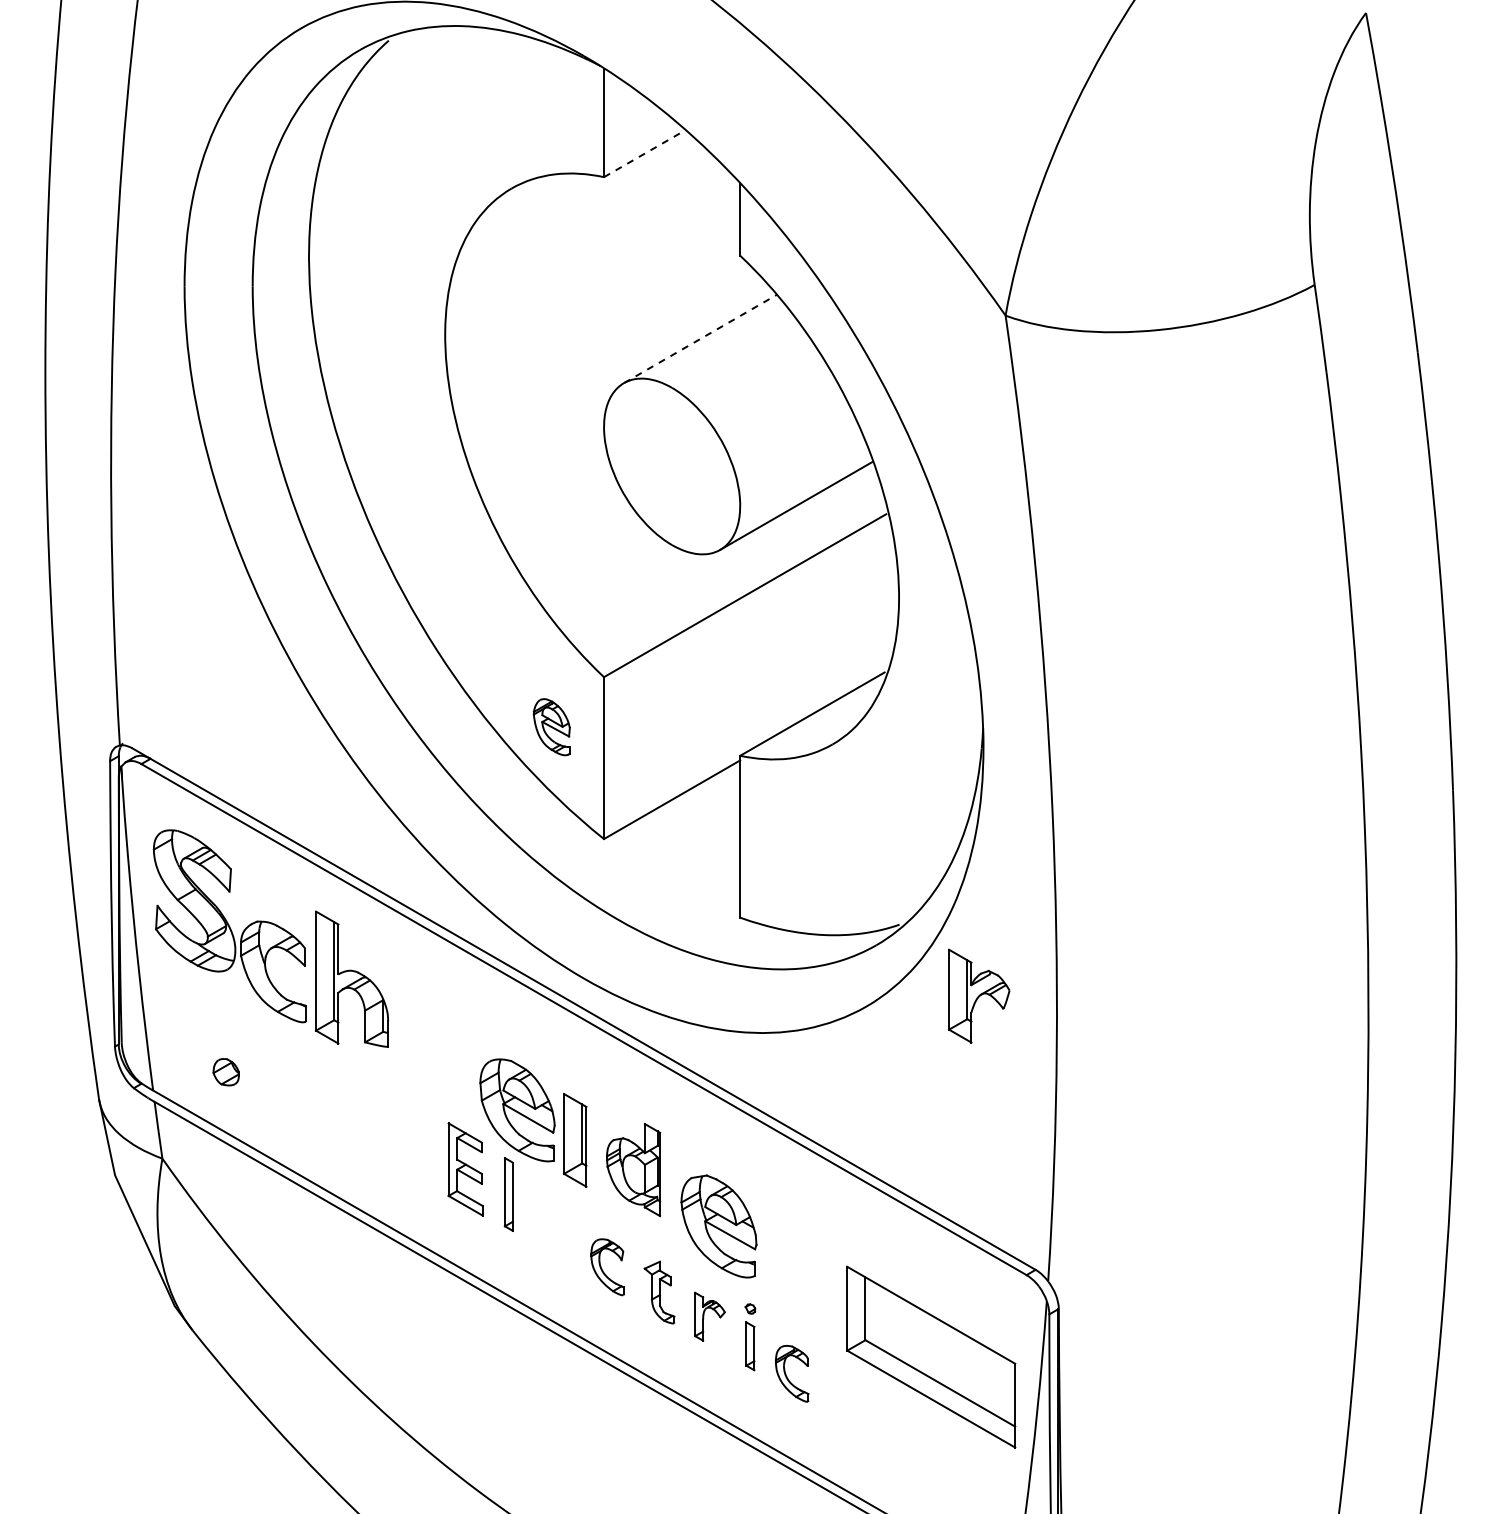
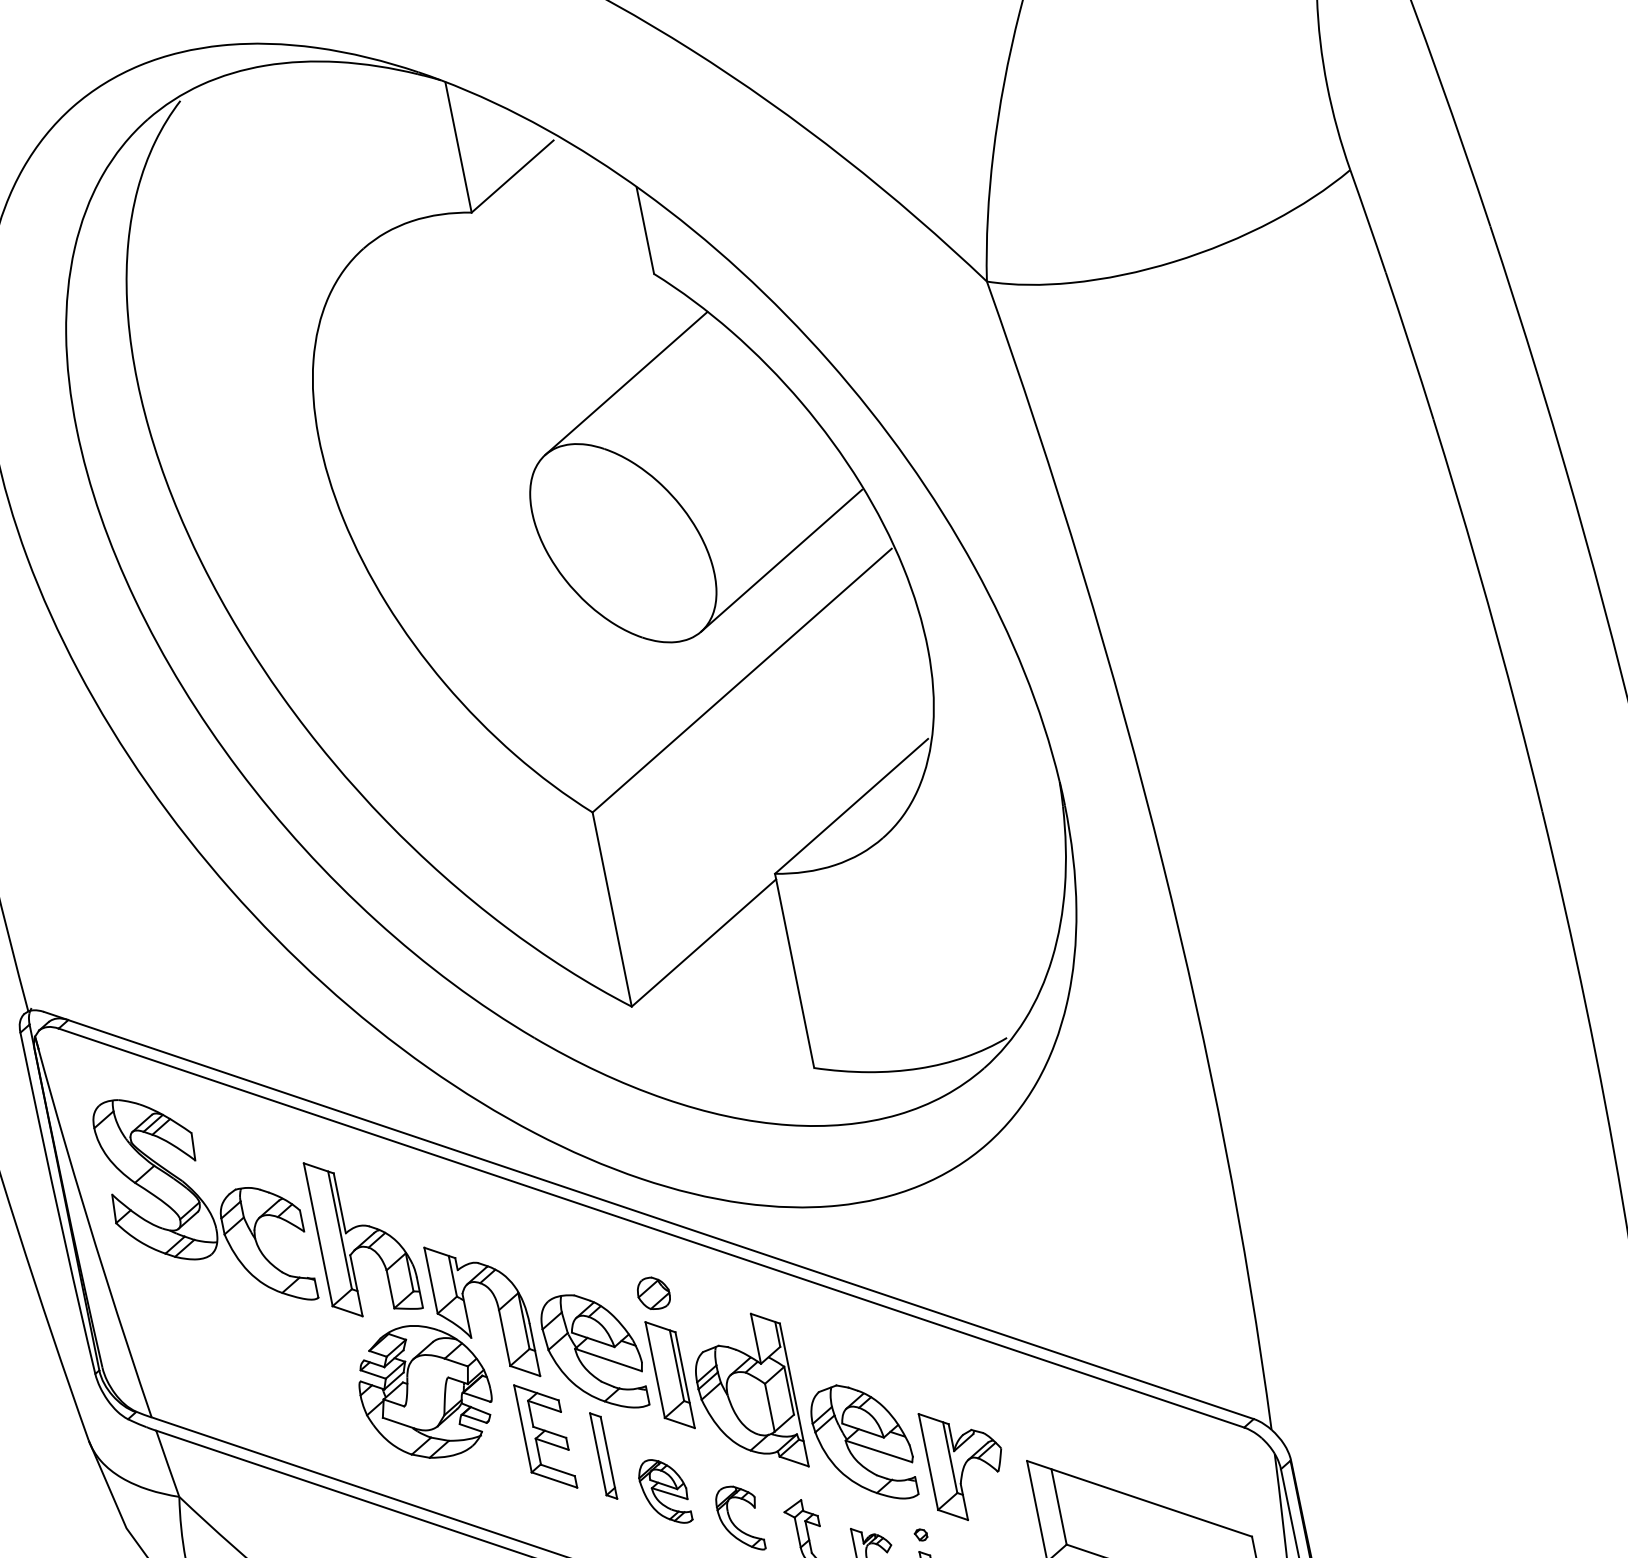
line: (642, 154) -> (512, 176), dashed -> solid
line: (700, 338) -> (626, 382), dashed -> solid
part: (551, 727) -> (664, 1492), moved
part: (979, 995) -> (966, 1461), moved
part: (225, 1072) -> (652, 1293), moved
part: (397, 1083) -> (443, 1349), added
part: (633, 1169) -> (747, 1395), size x1.43

